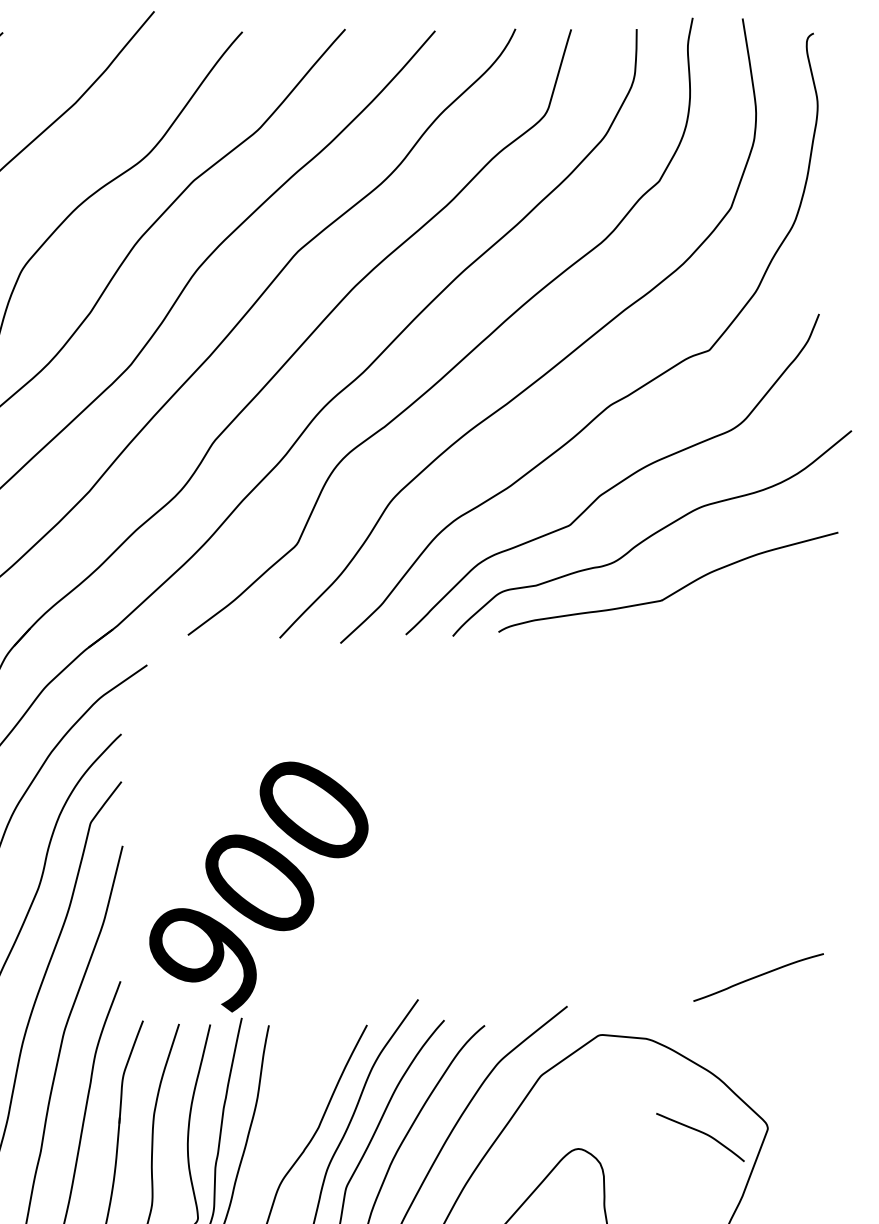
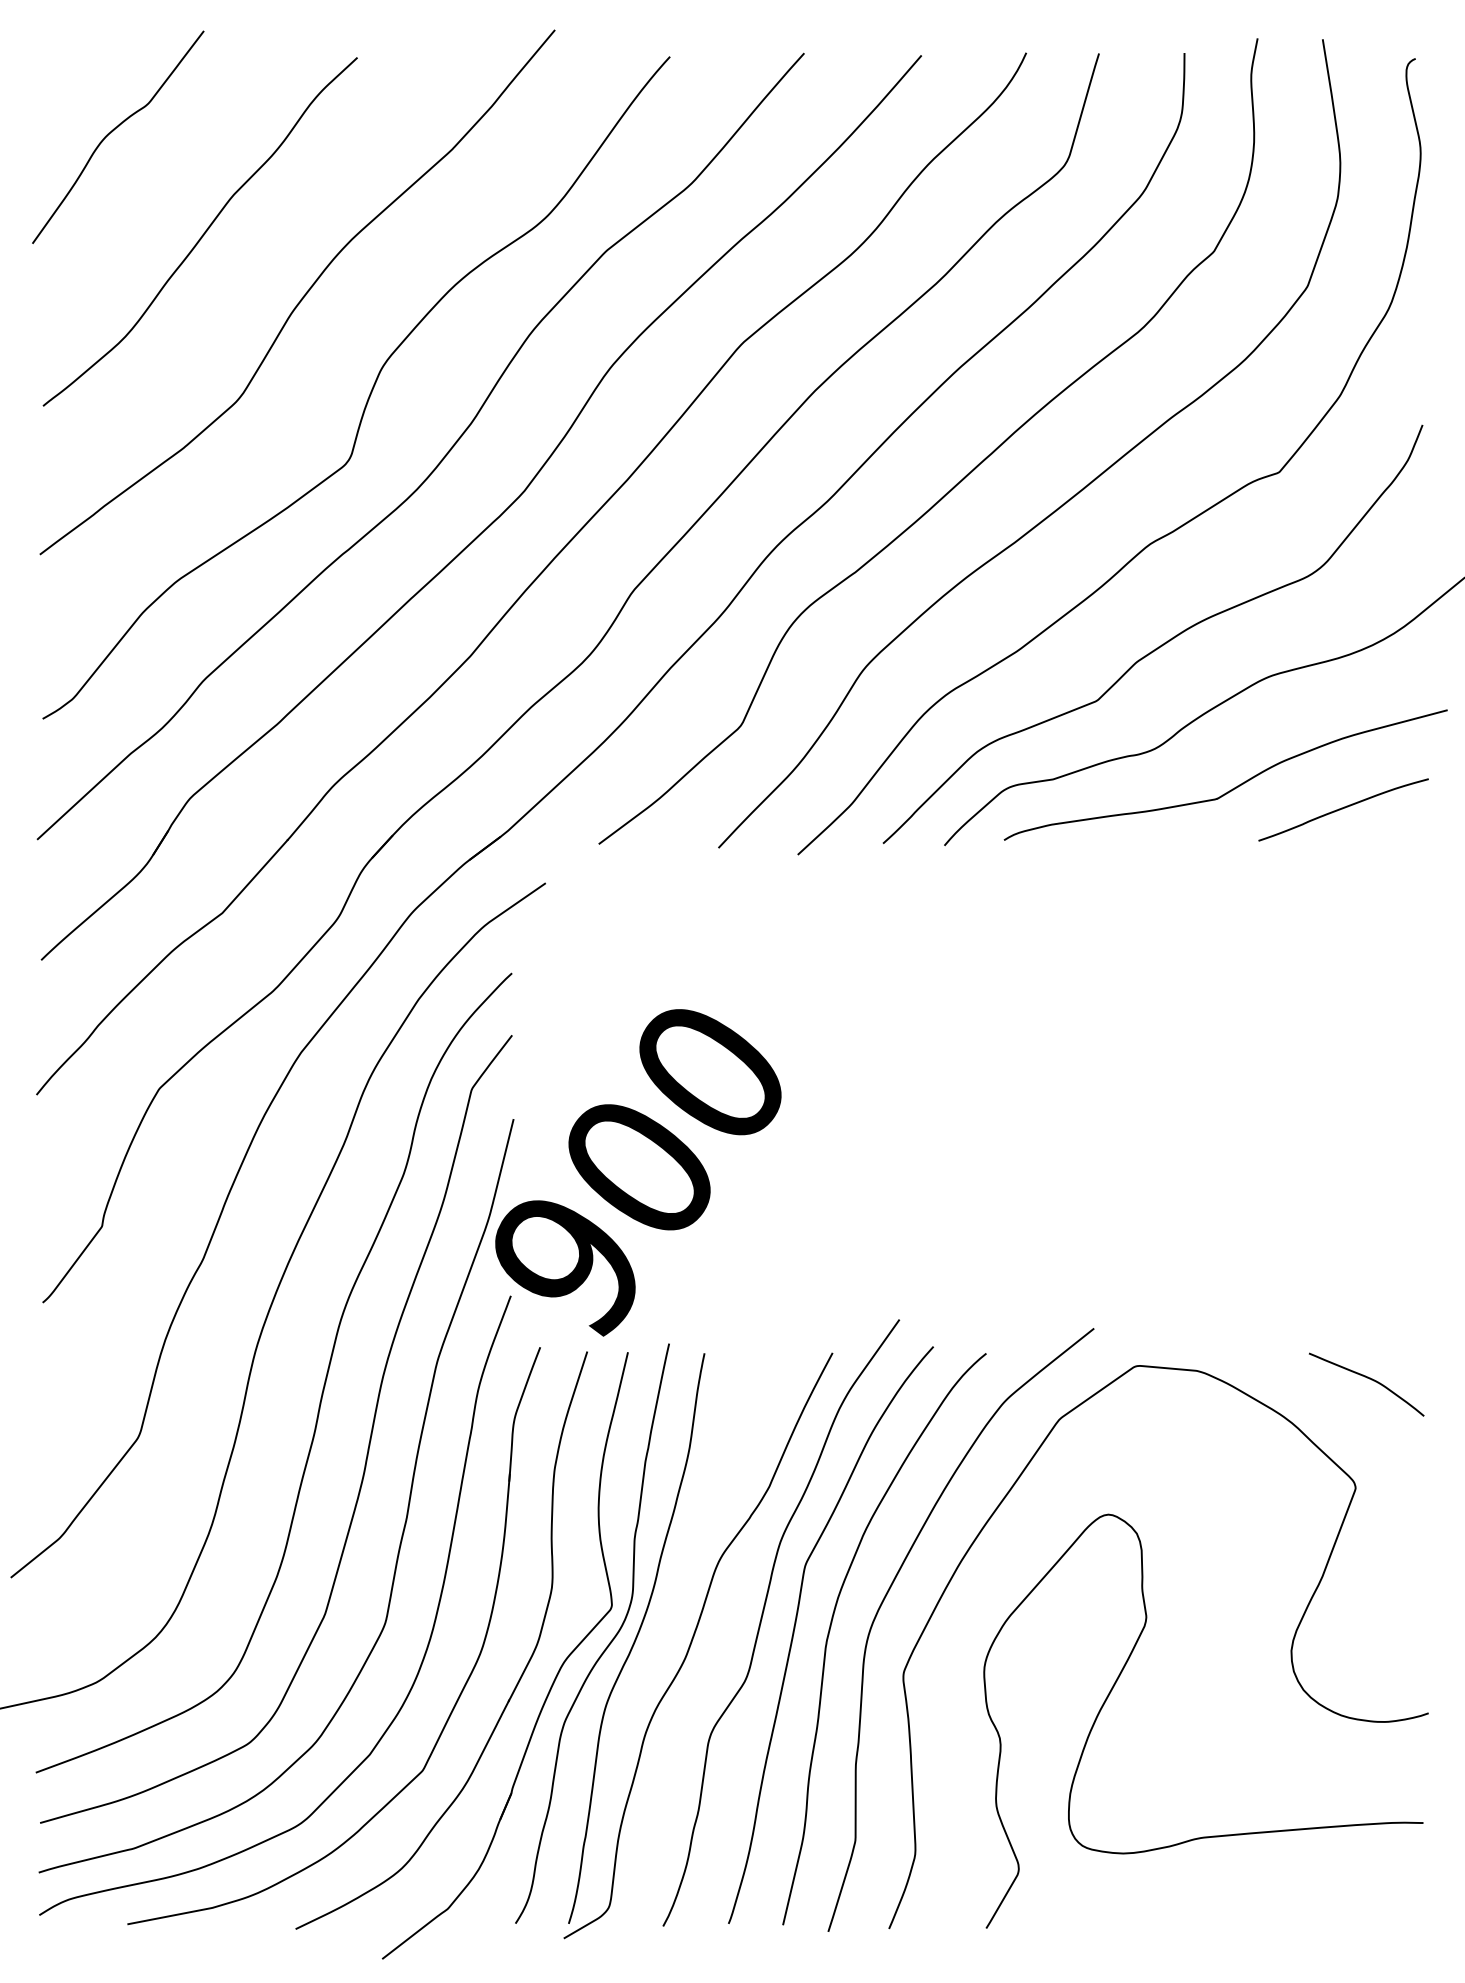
text: (258, 886) -> (638, 1172), moved
curve: (758, 976) -> (1343, 808), moved
curve: (702, 1133) -> (1369, 1379), moved

